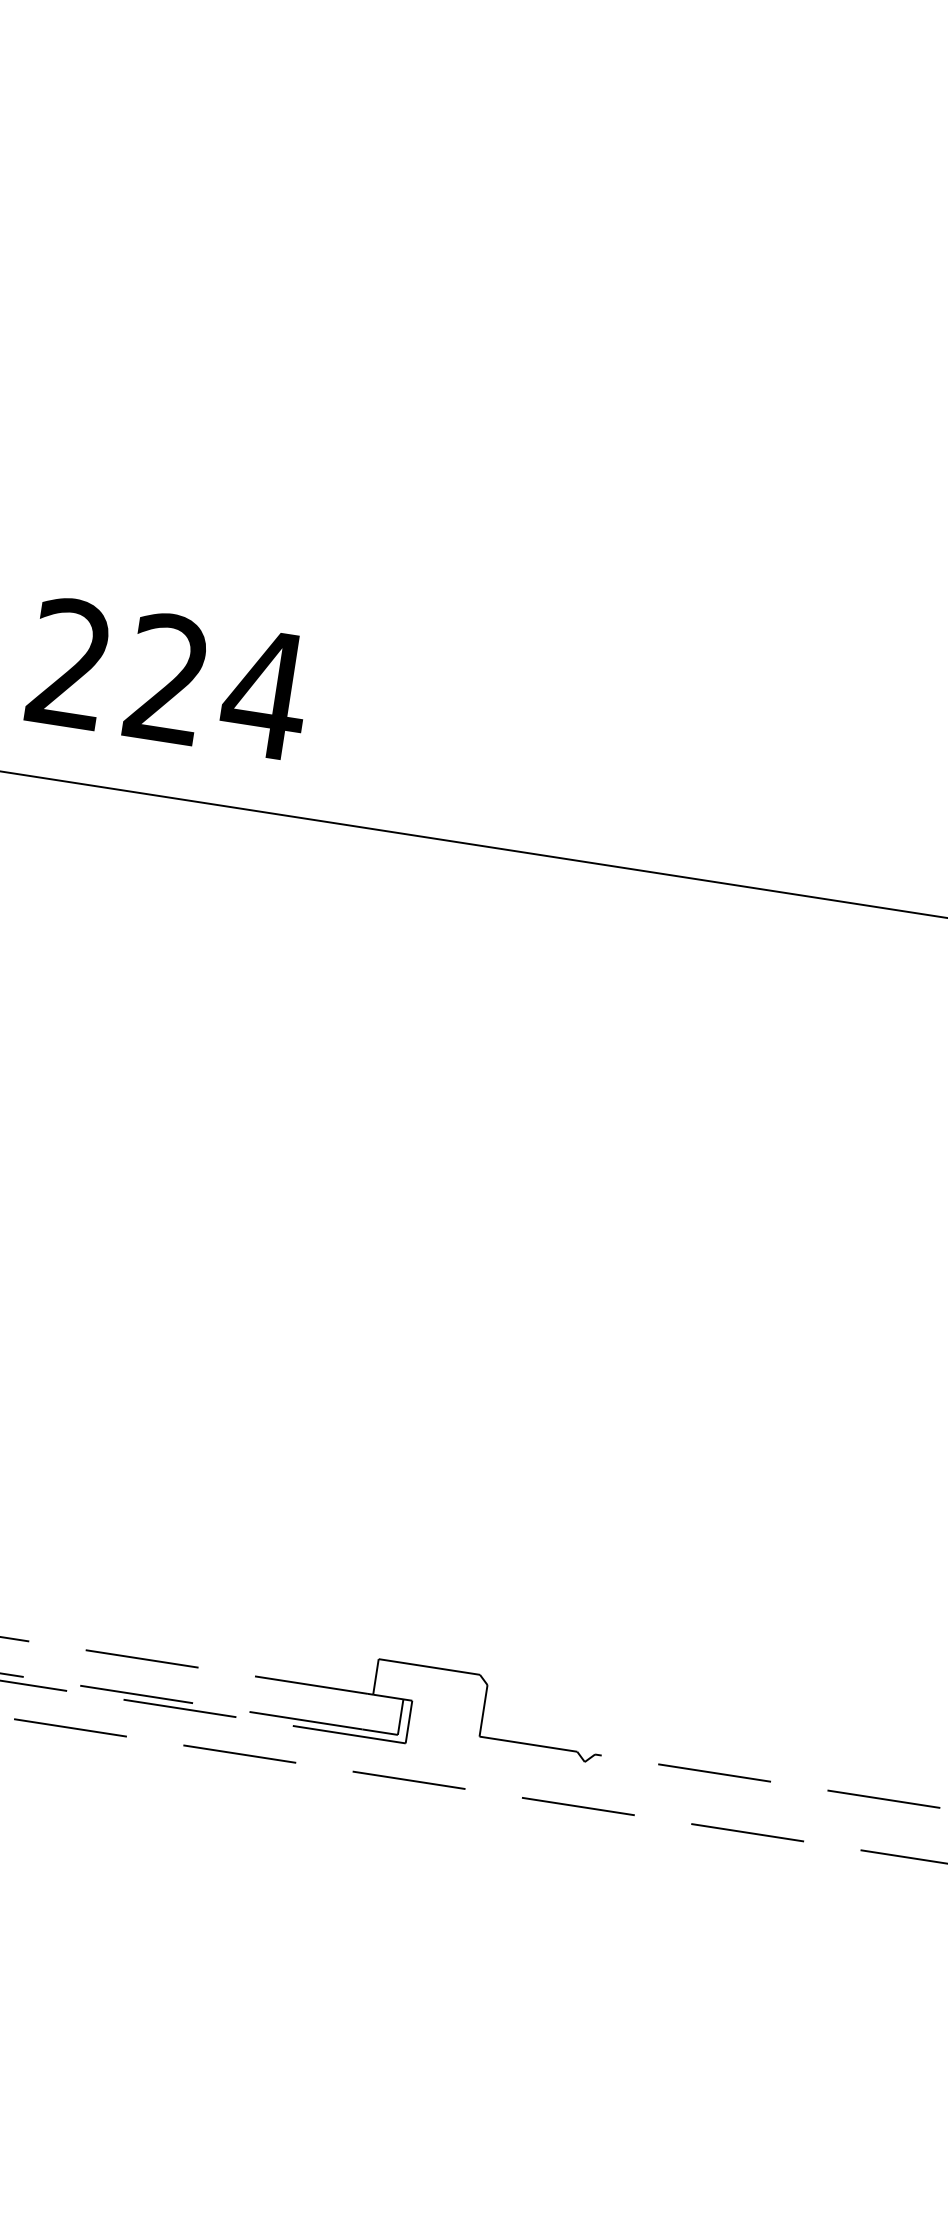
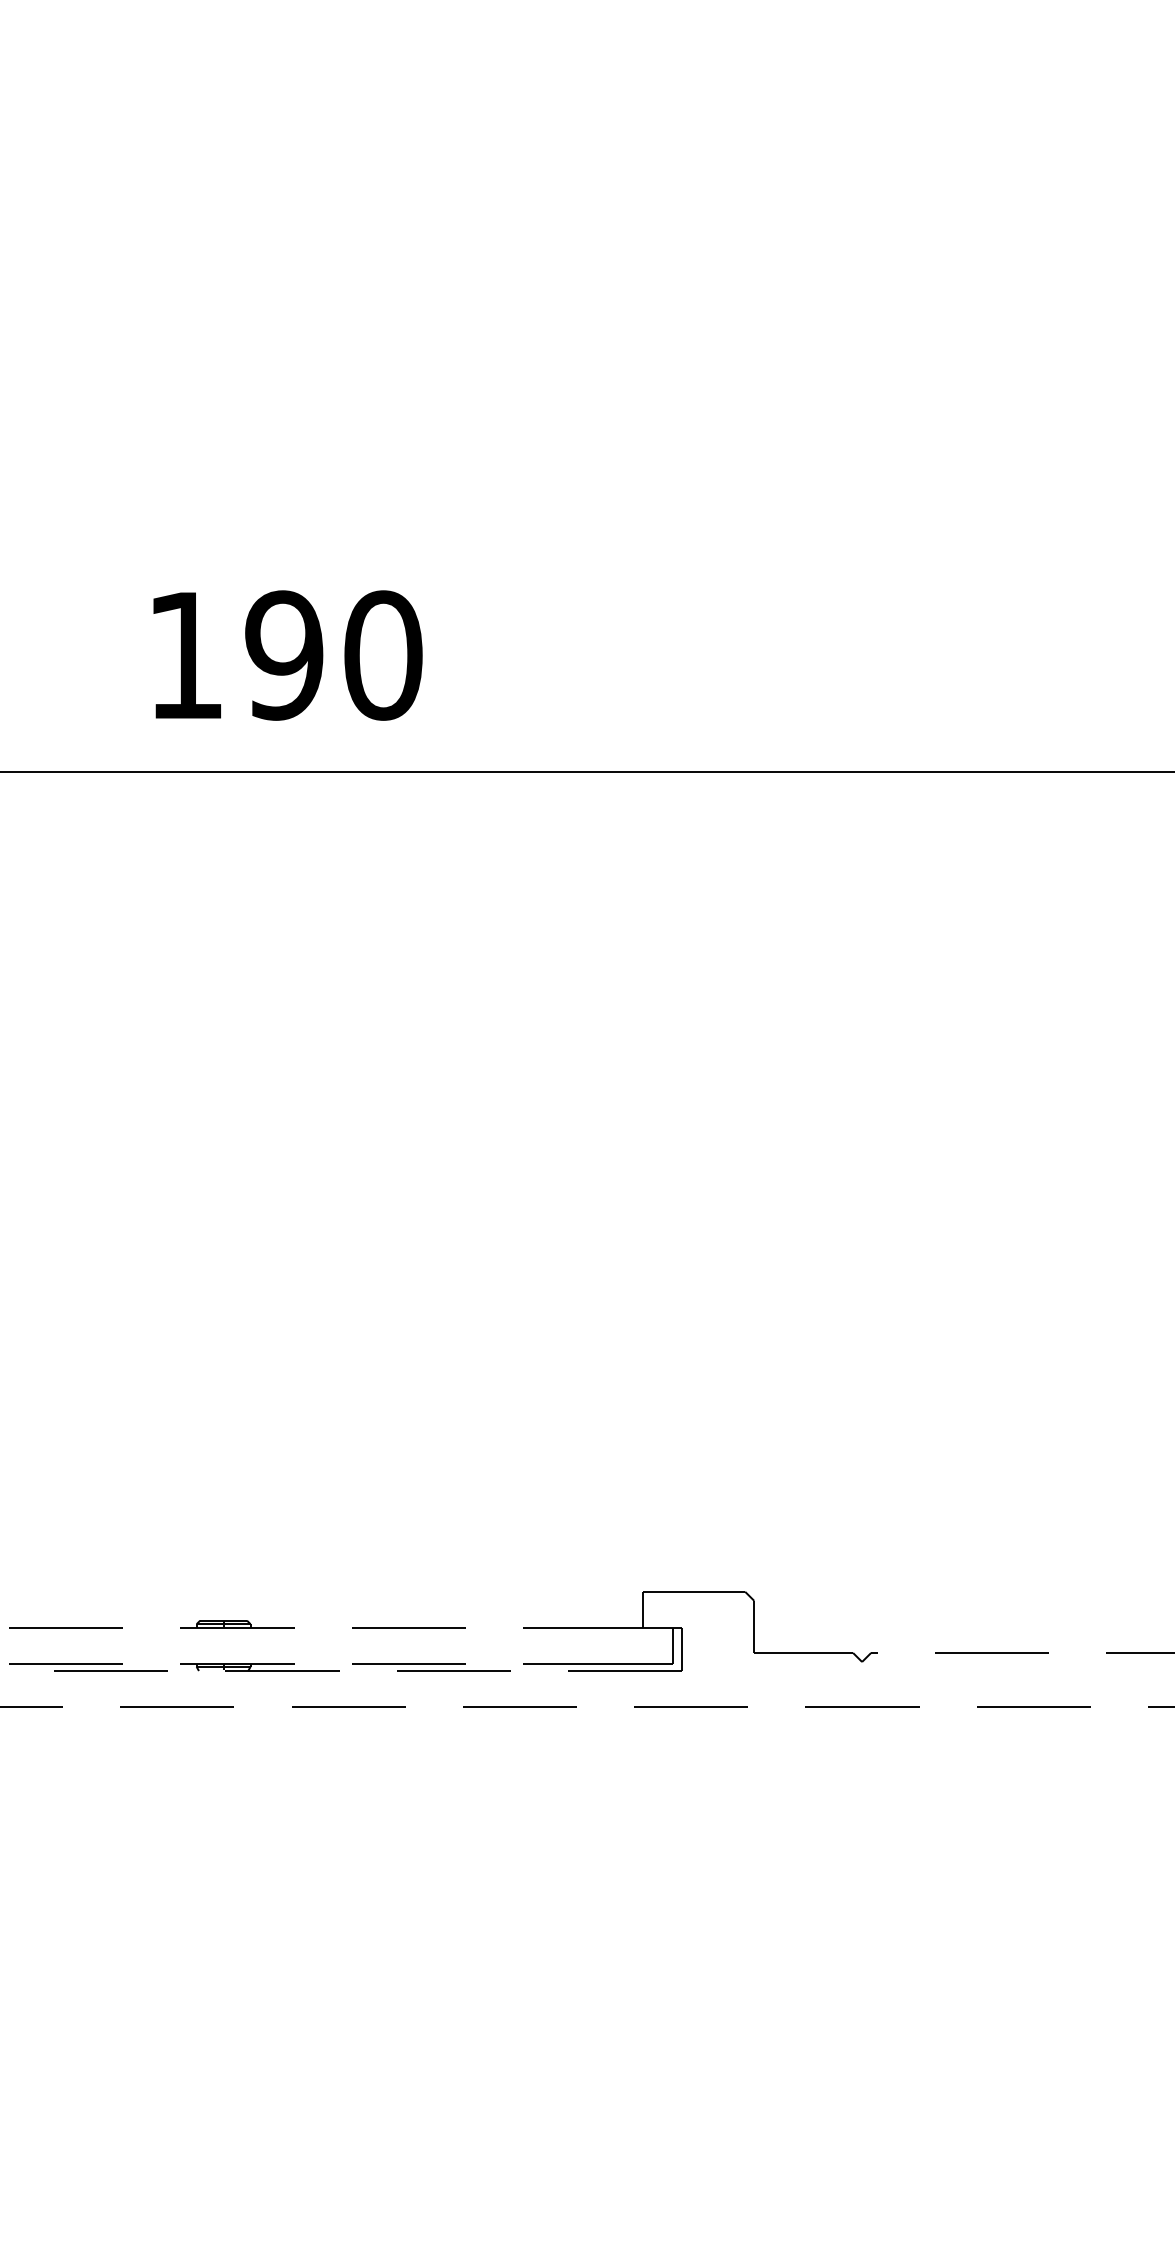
text: (168, 679) -> (285, 655), 224 -> 190

